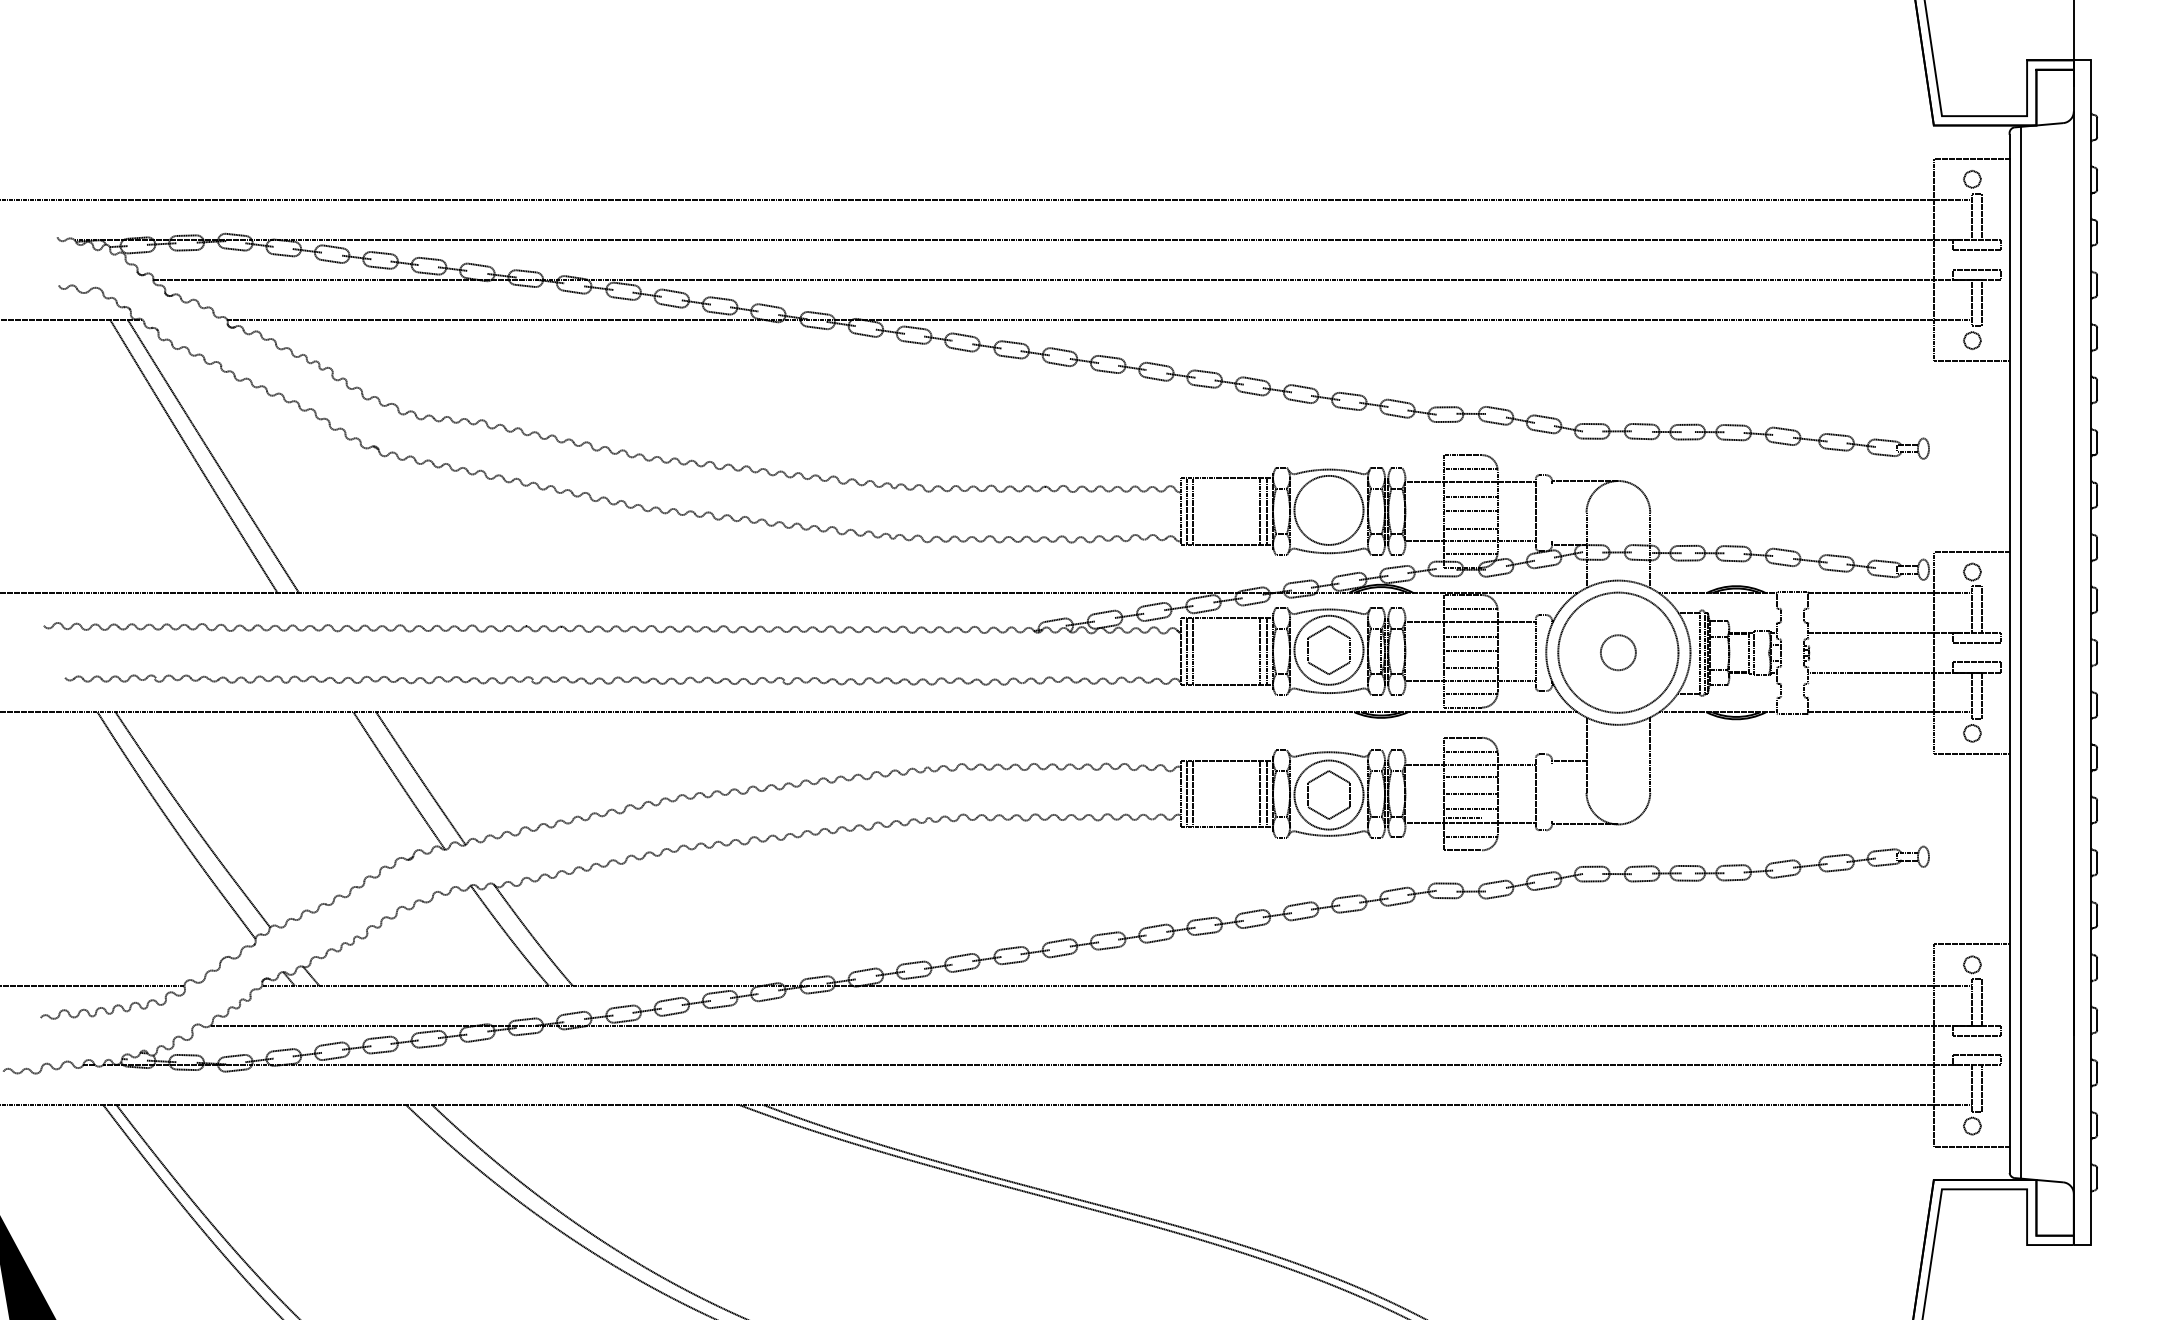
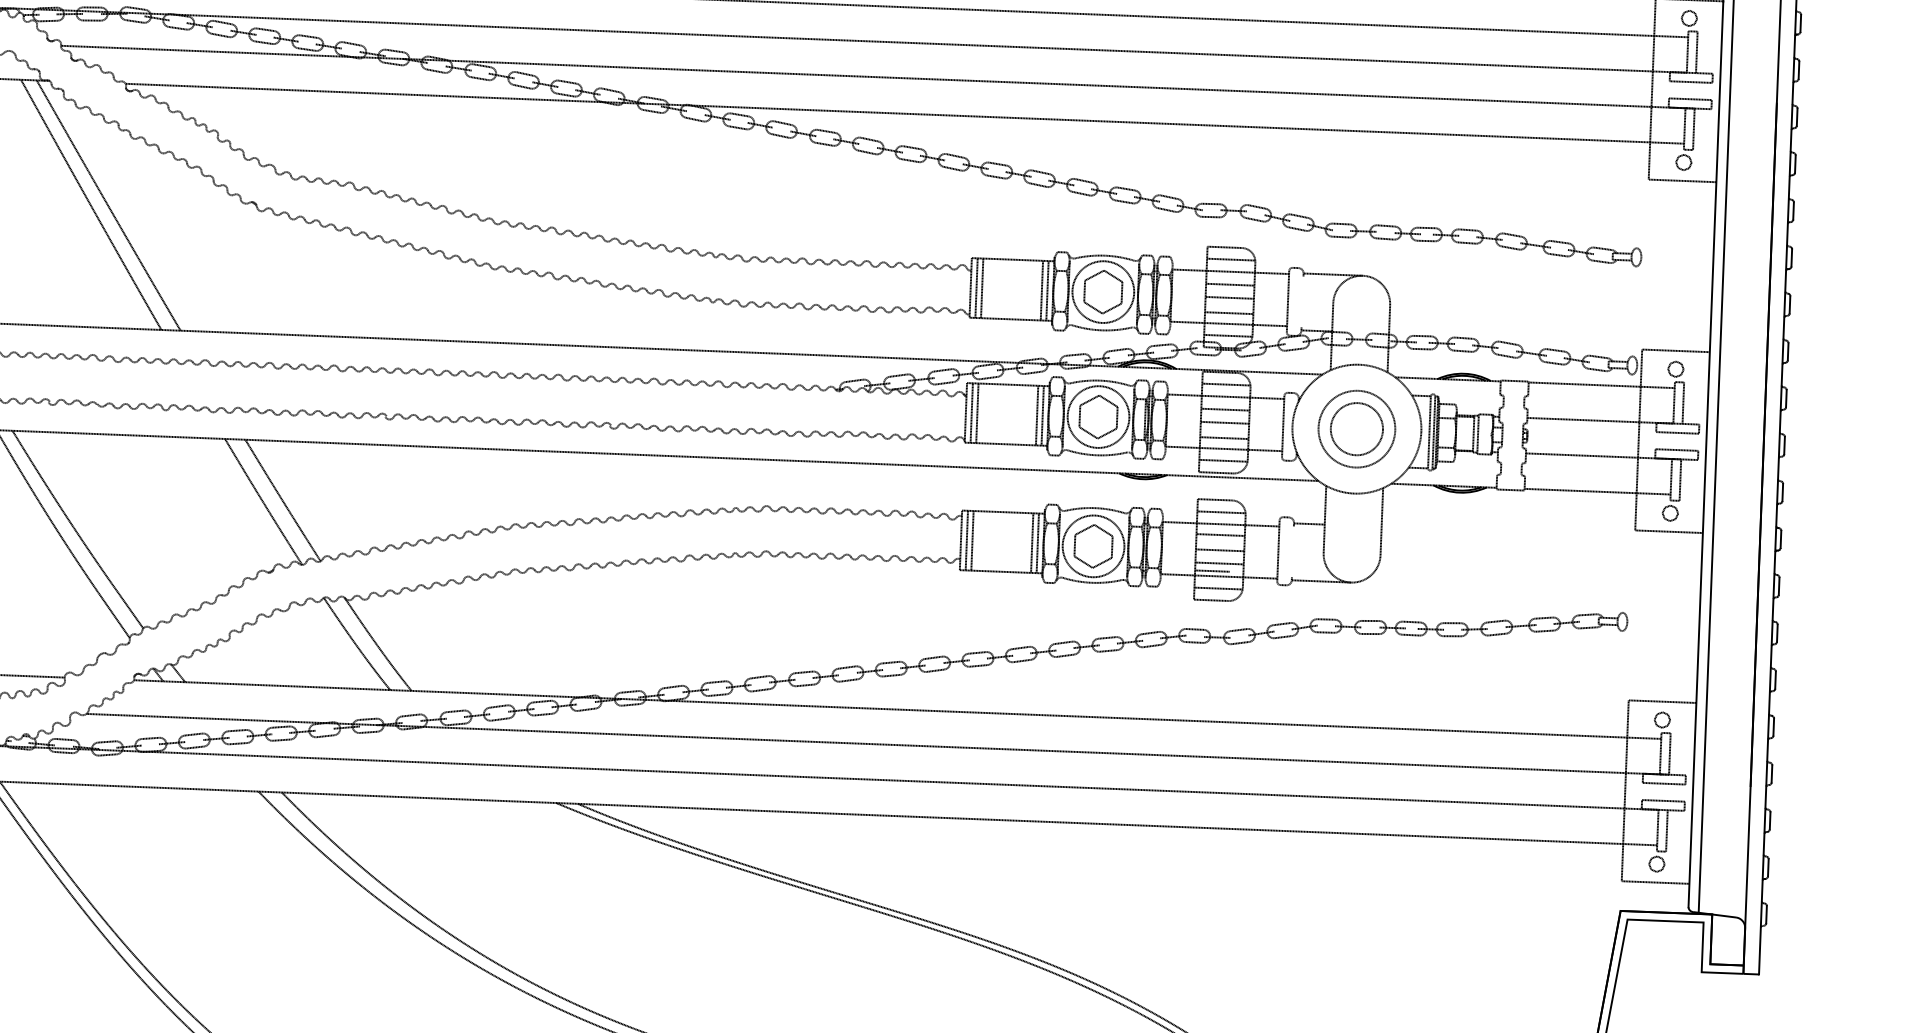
part: (1317, 526) -> (1092, 306), added
circle: (1618, 652) -> (1357, 428), size x0.71
circle: (1618, 652) -> (1357, 428), size x1.67

